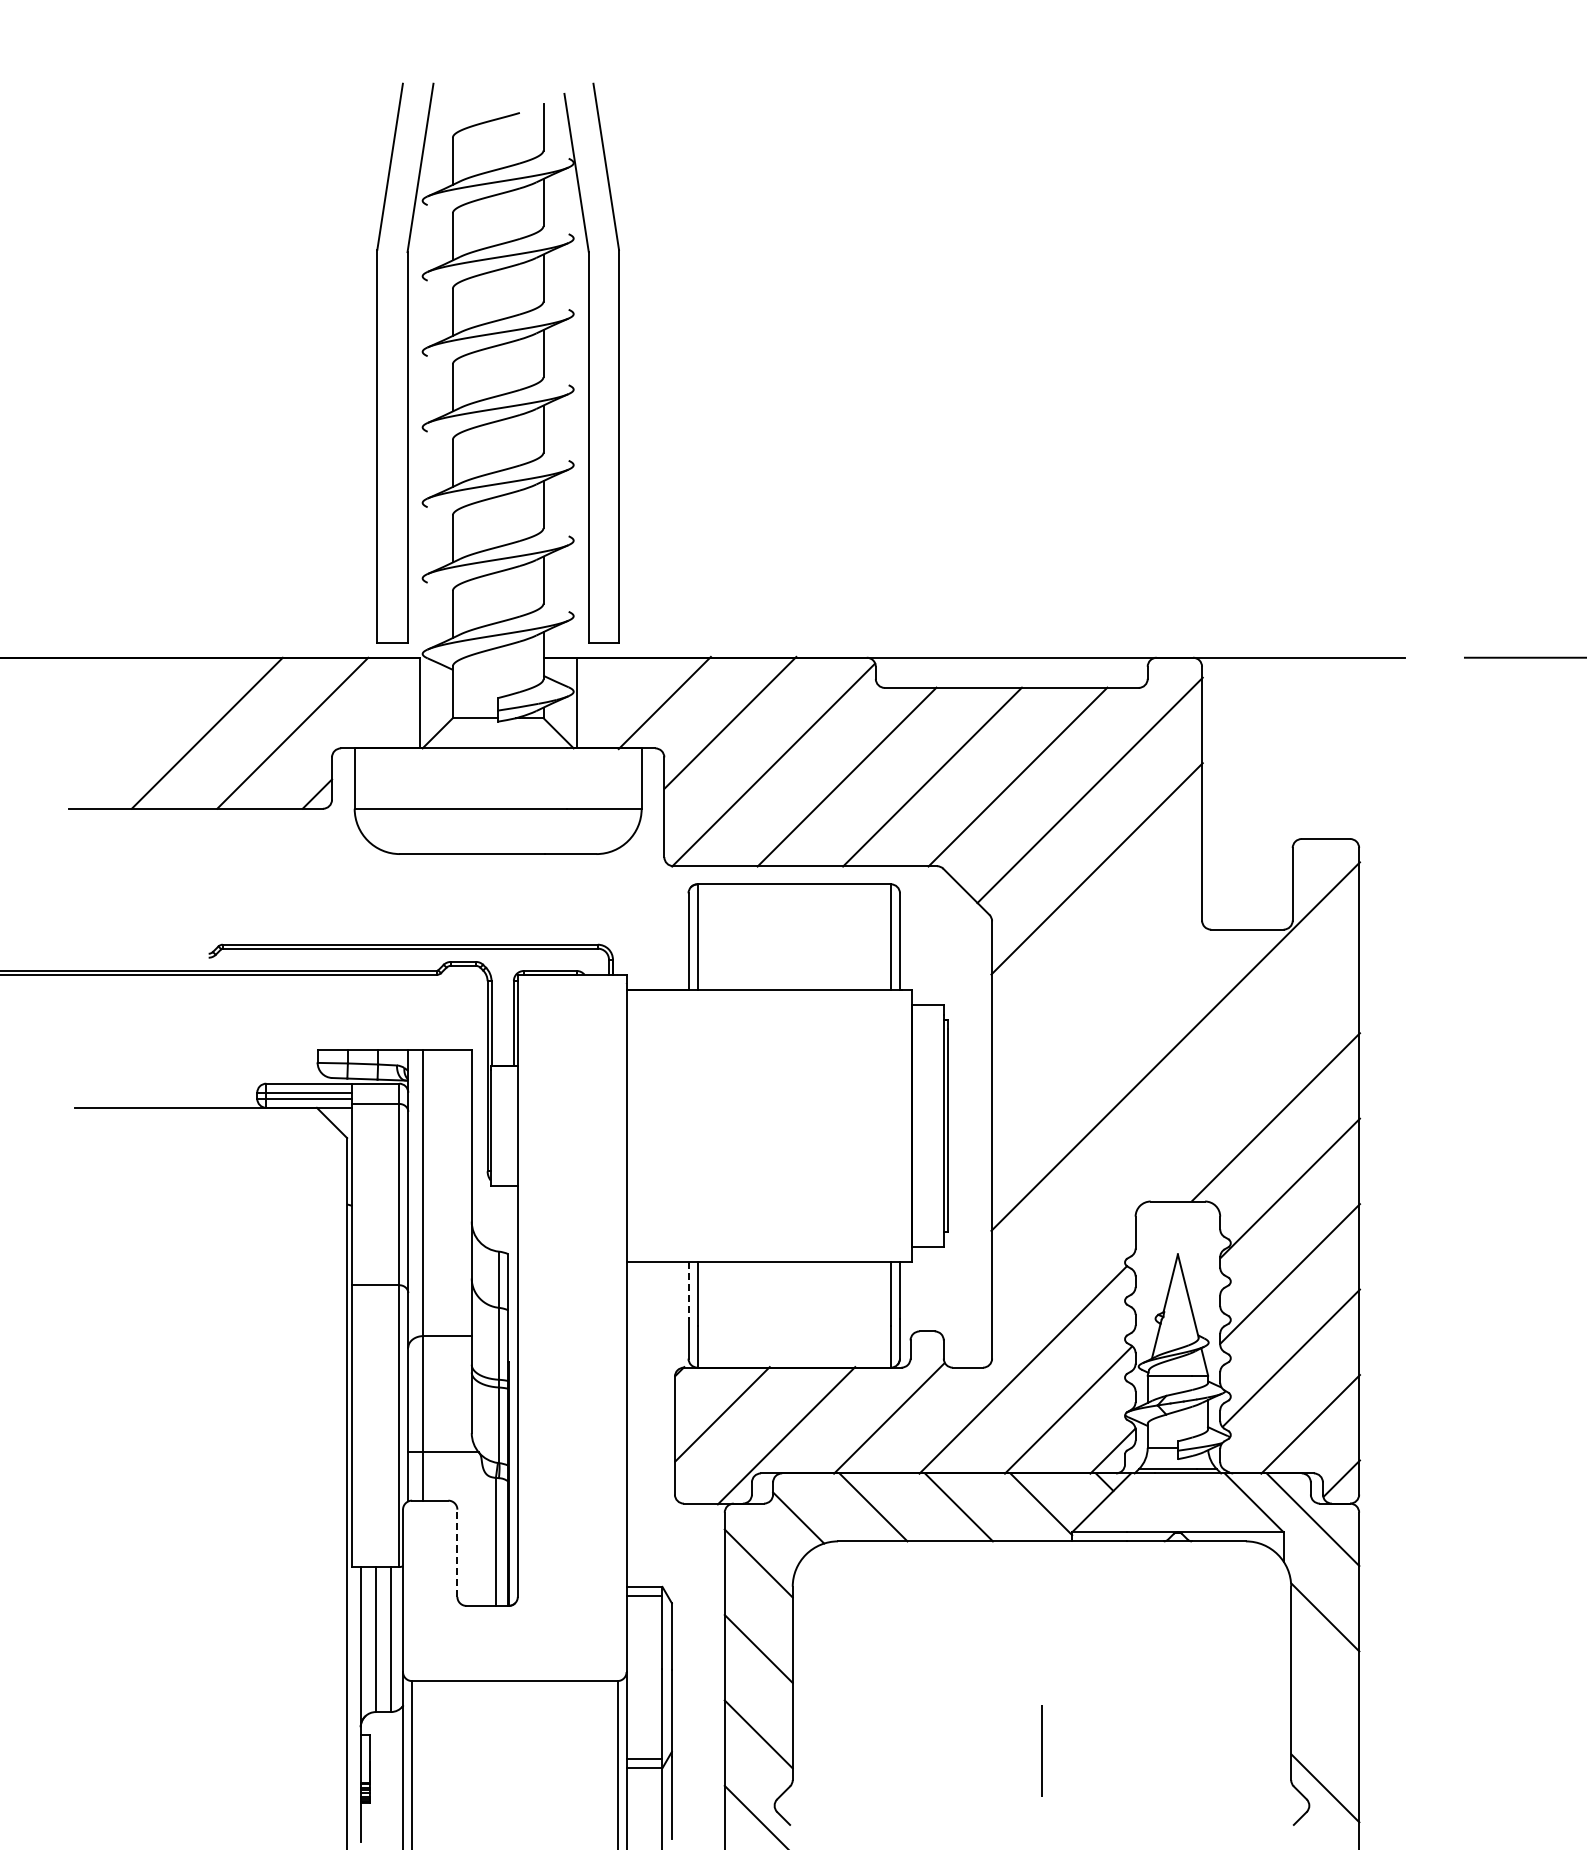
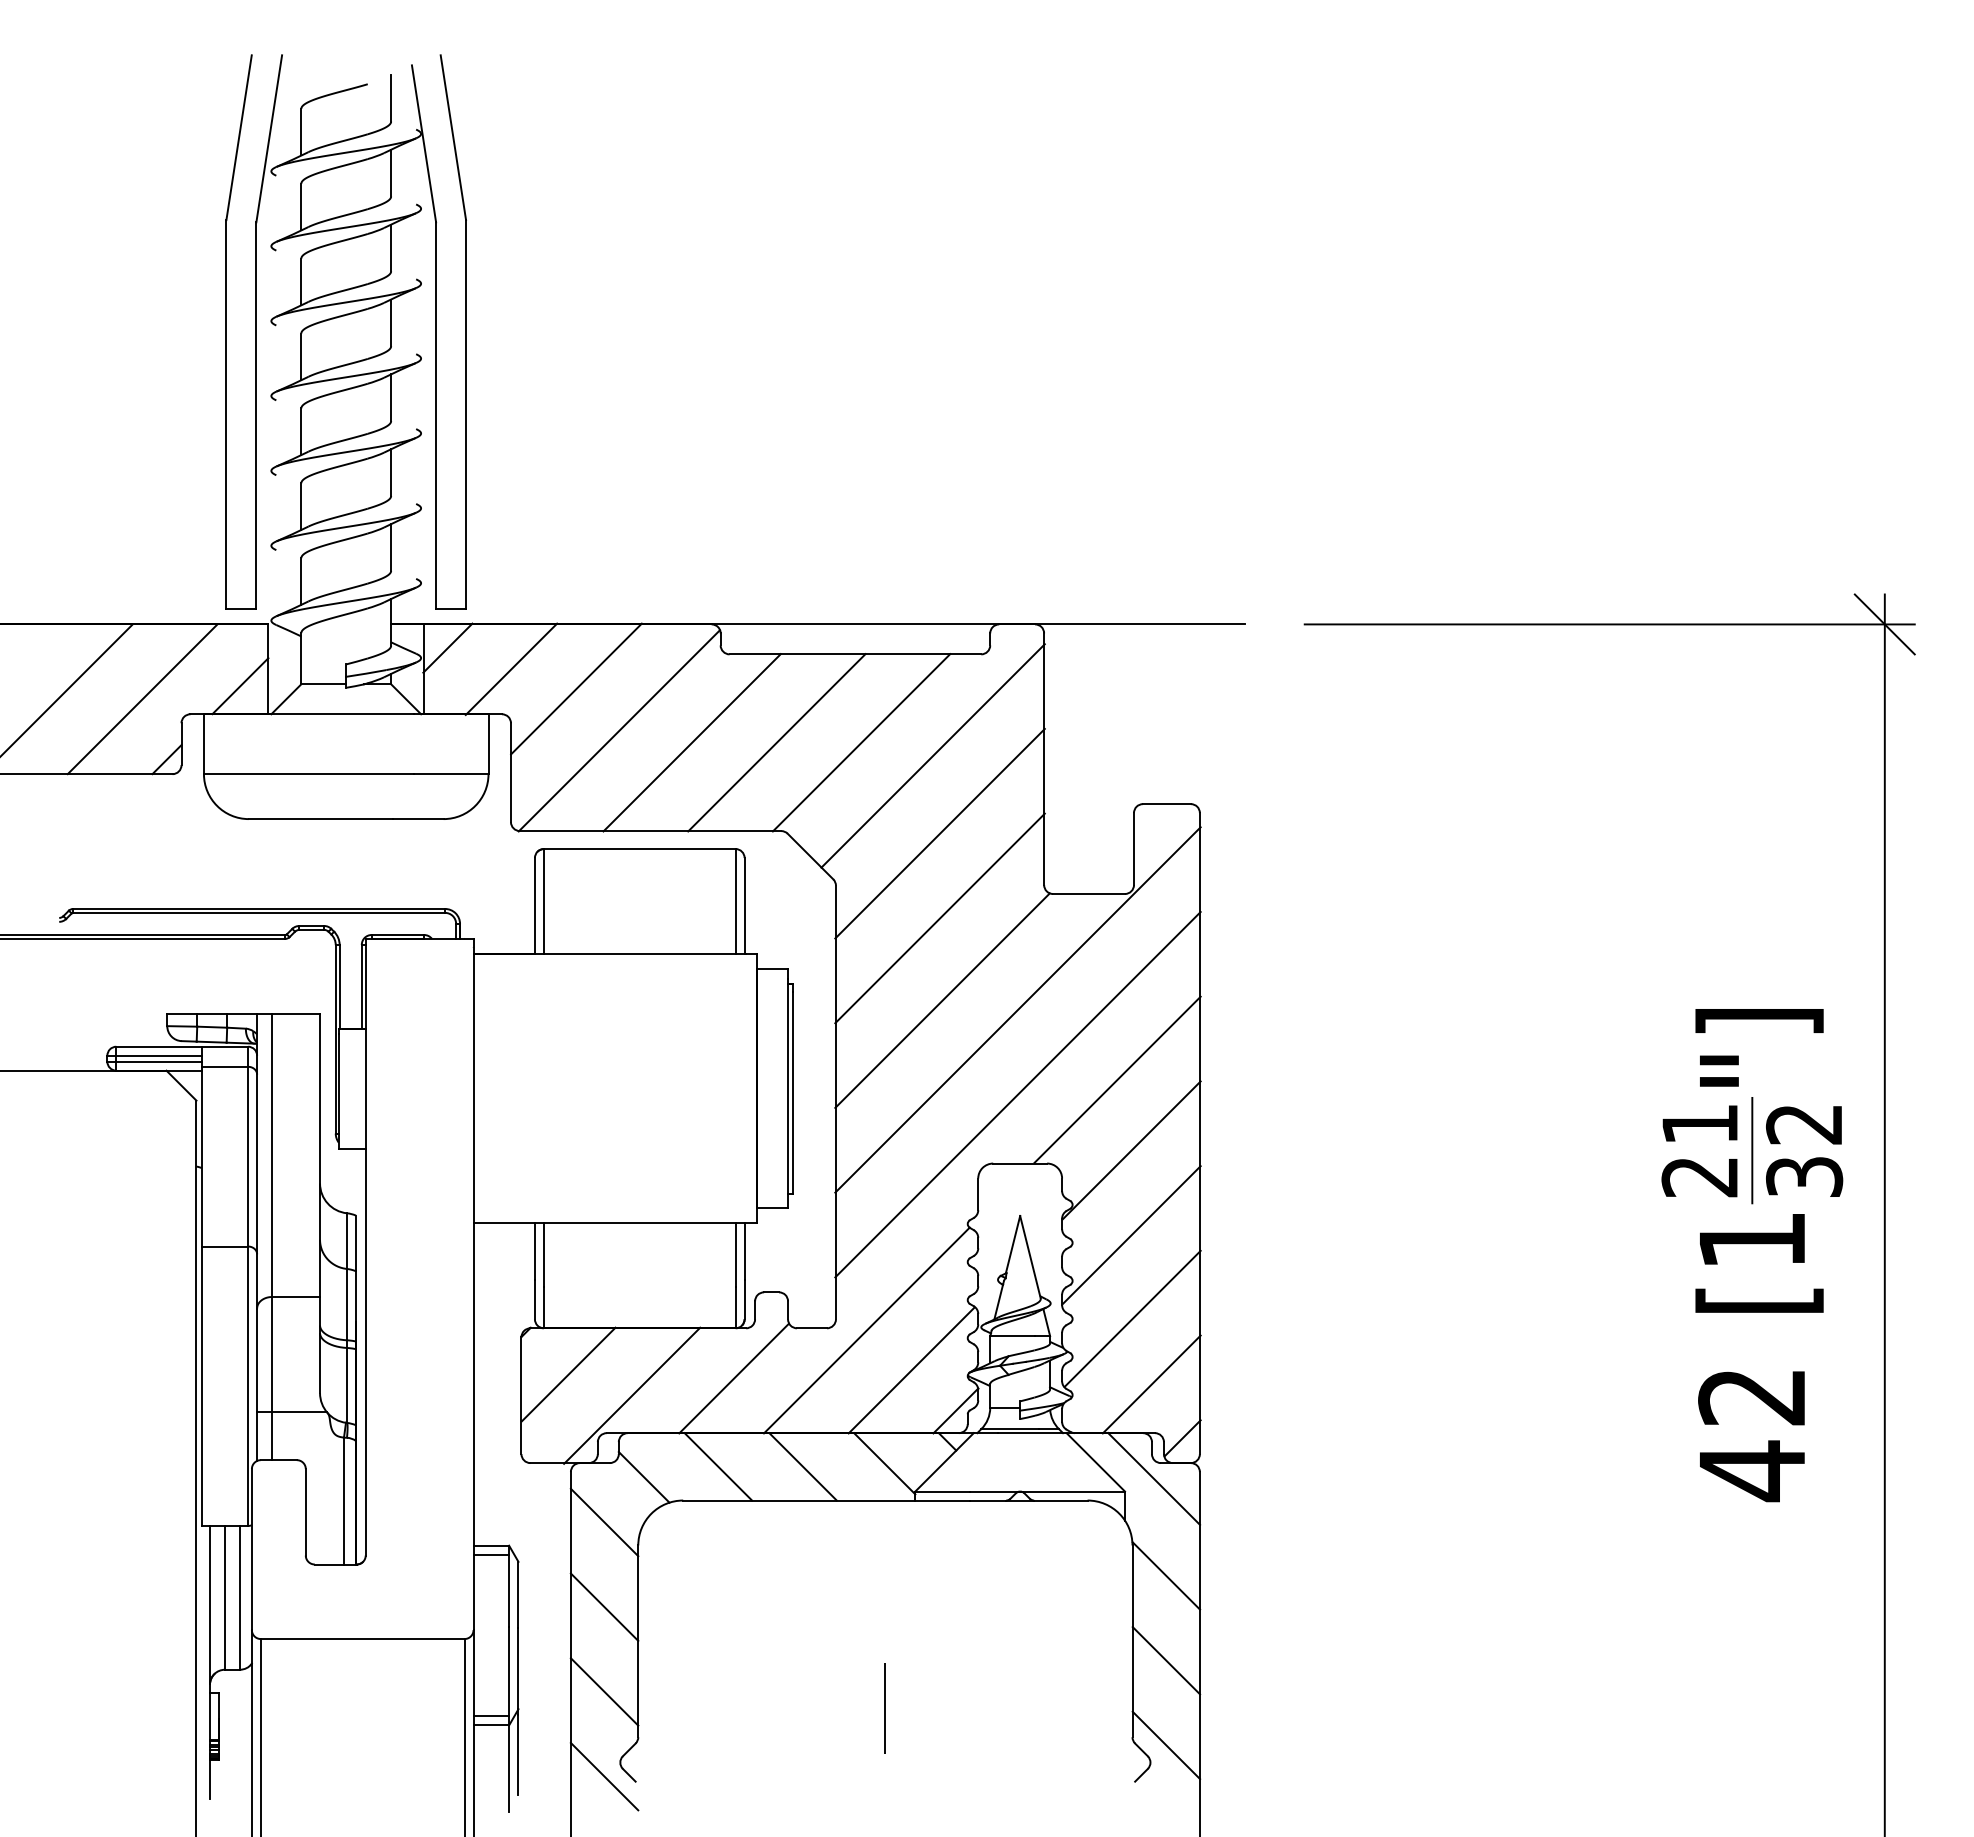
line: (600, 681) -> (447, 647), added
line: (391, 720) -> (240, 686), added
line: (1096, 954) -> (939, 918), added
line: (1099, 1037) -> (942, 1000), added
line: (1175, 1131) -> (1017, 1094), added
line: (688, 1291) -> (534, 1252), dashed -> solid
line: (457, 1552) -> (305, 1511), dashed -> solid
line: (1325, 1702) -> (1166, 1660), added

